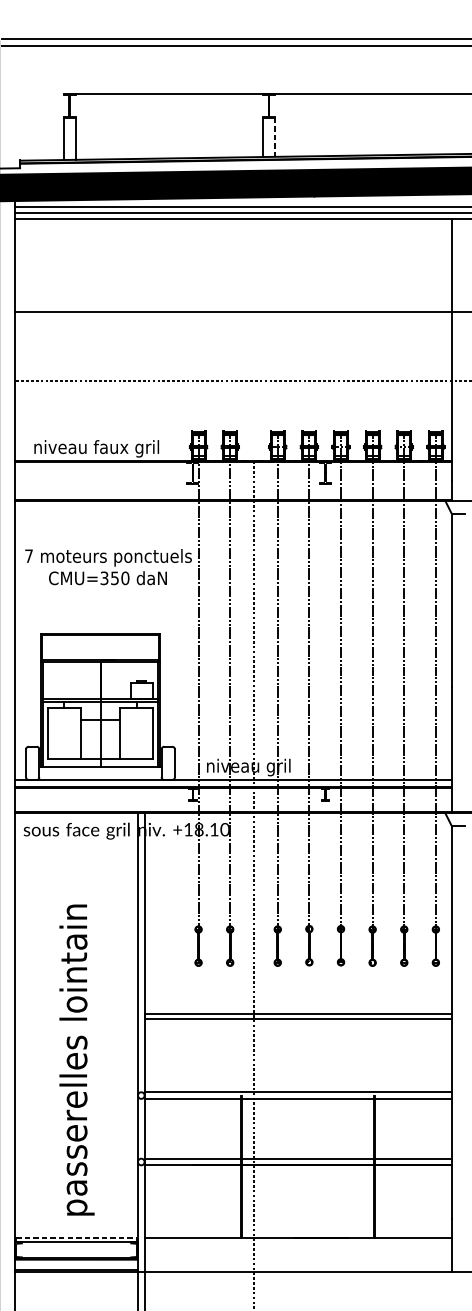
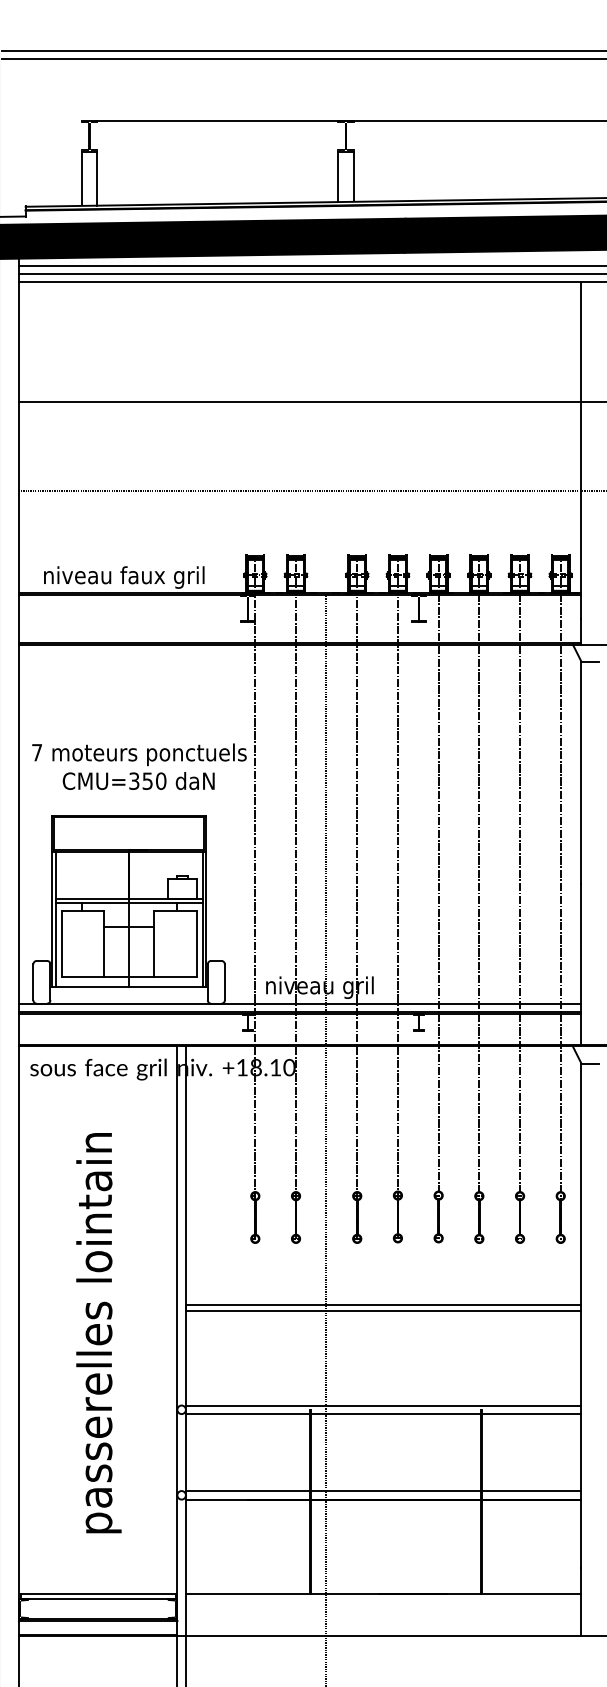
line: (274, 137) -> (353, 176), dashed -> solid
text: (108, 566) -> (139, 766), moved
text: (76, 1060) -> (98, 1333), moved
line: (76, 1238) -> (98, 1593), dashed -> solid

